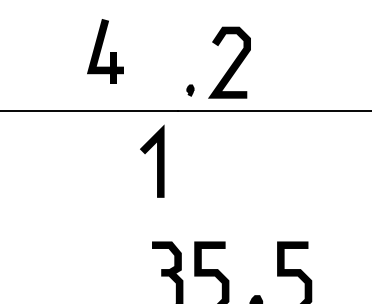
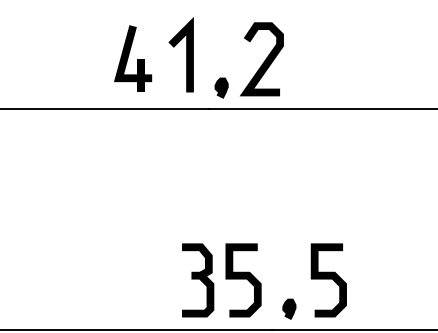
part: (105, 51) -> (133, 58), moved
part: (190, 90) -> (221, 87), size x1.67
line: (157, 160) -> (186, 54), moved

